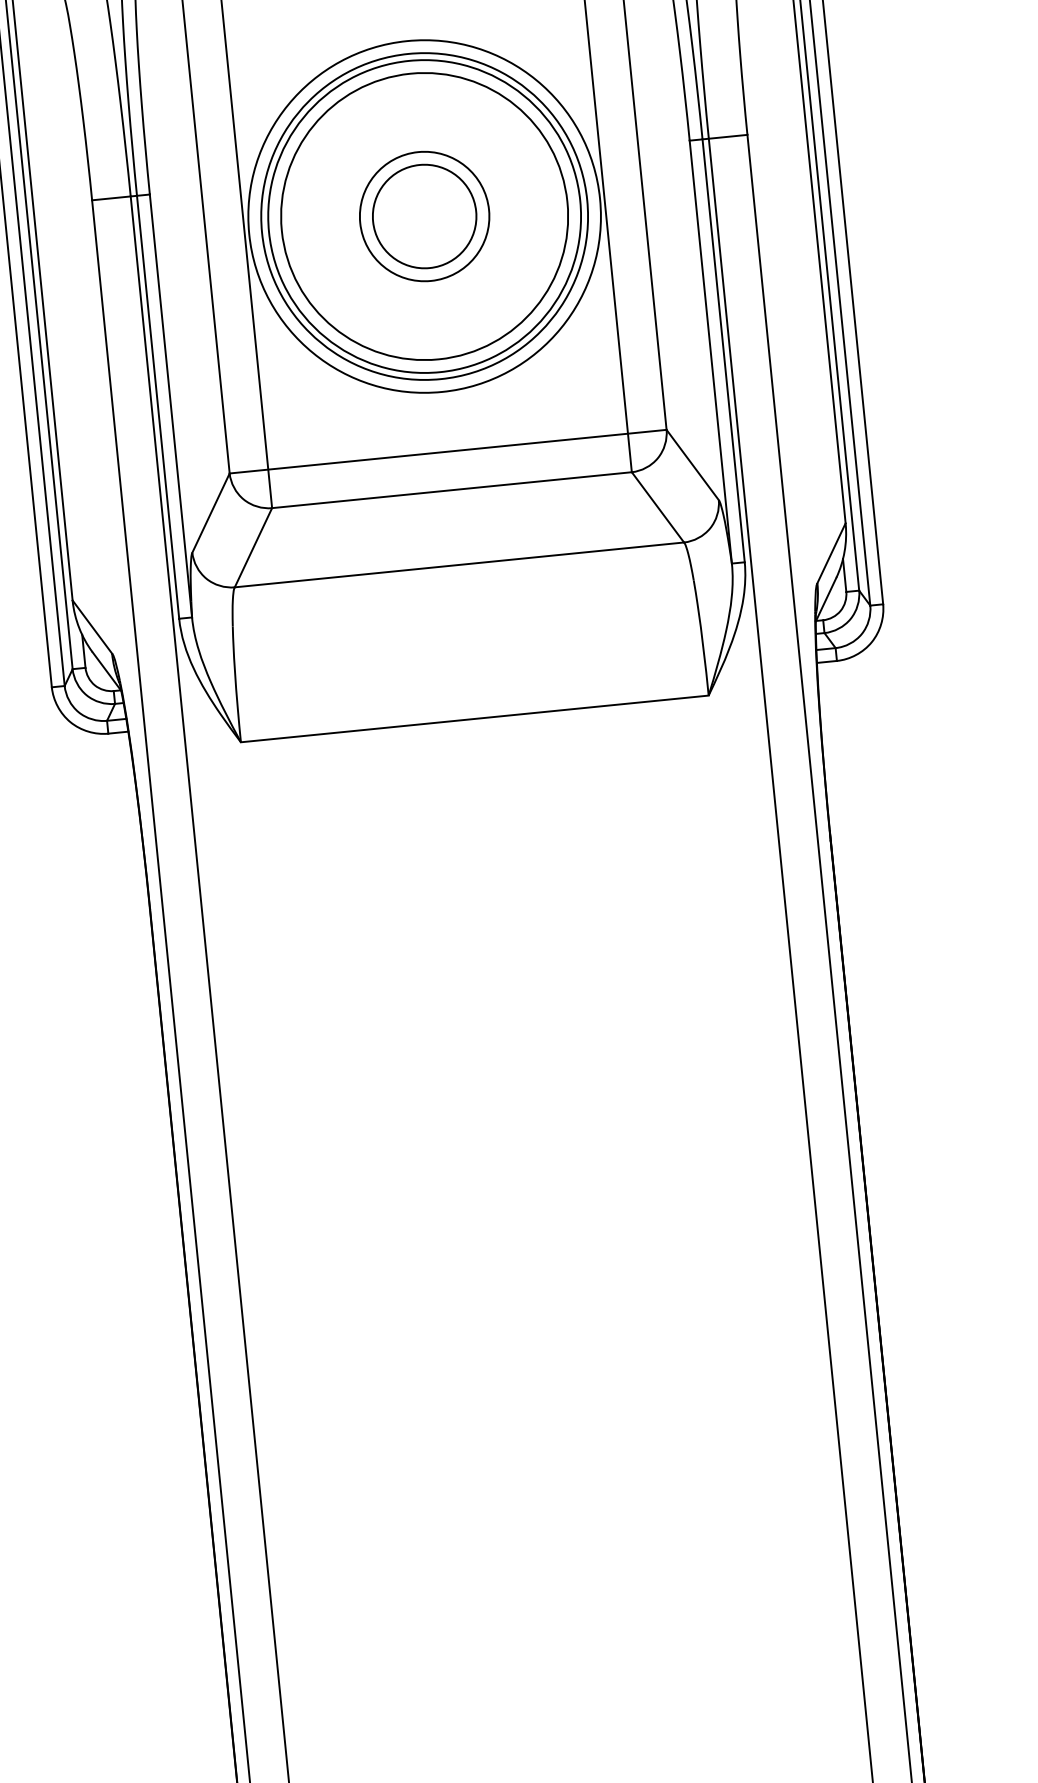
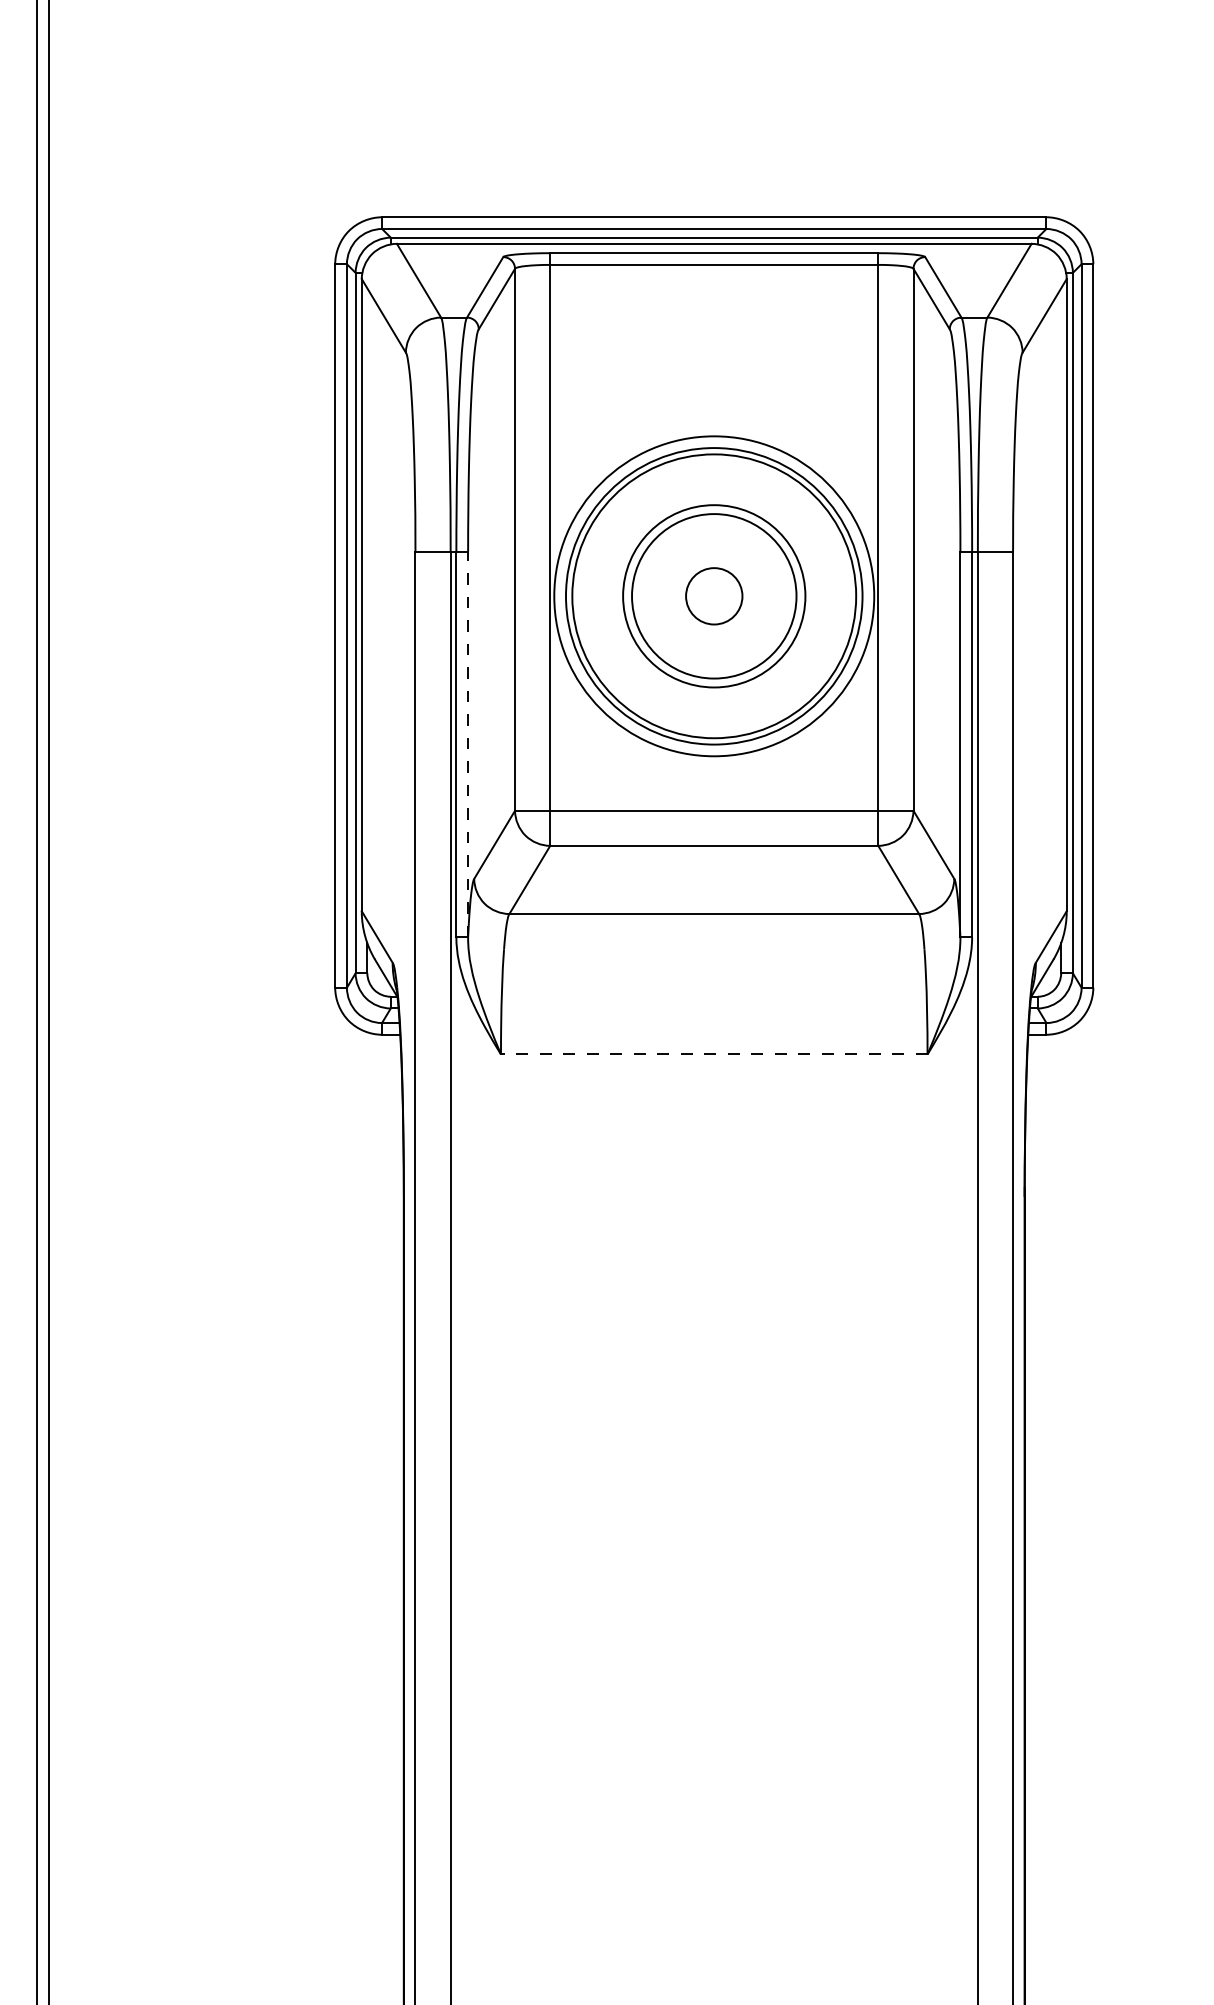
circle: (424, 216) -> (714, 596), size x0.6
circle: (424, 216) -> (714, 596), size x0.7
circle: (424, 216) -> (714, 596), size x1.4
line: (171, 405) -> (468, 744), solid -> dashed
line: (473, 719) -> (713, 1054), solid -> dashed

